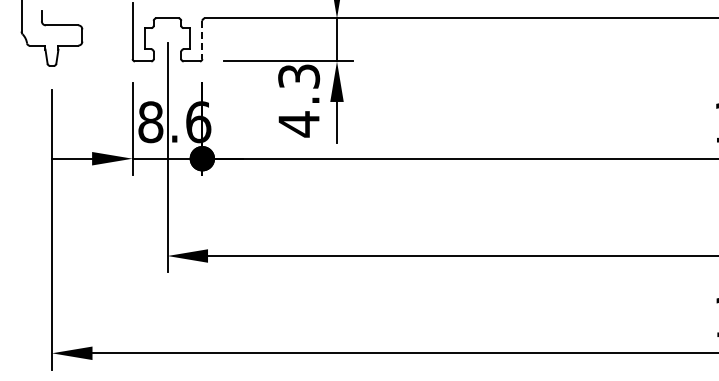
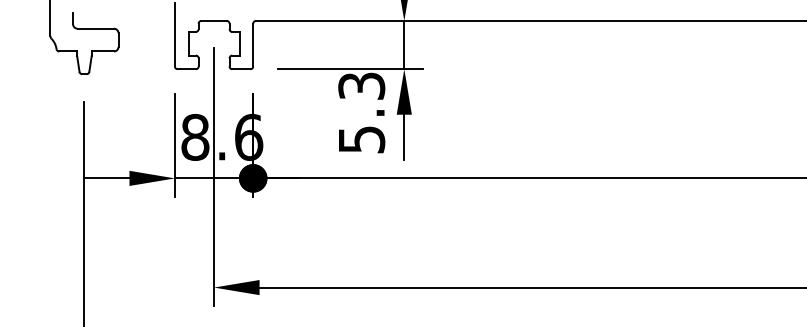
line: (202, 40) -> (253, 45), dashed -> solid
text: (299, 124) -> (362, 139), 4.3 -> 5.3

